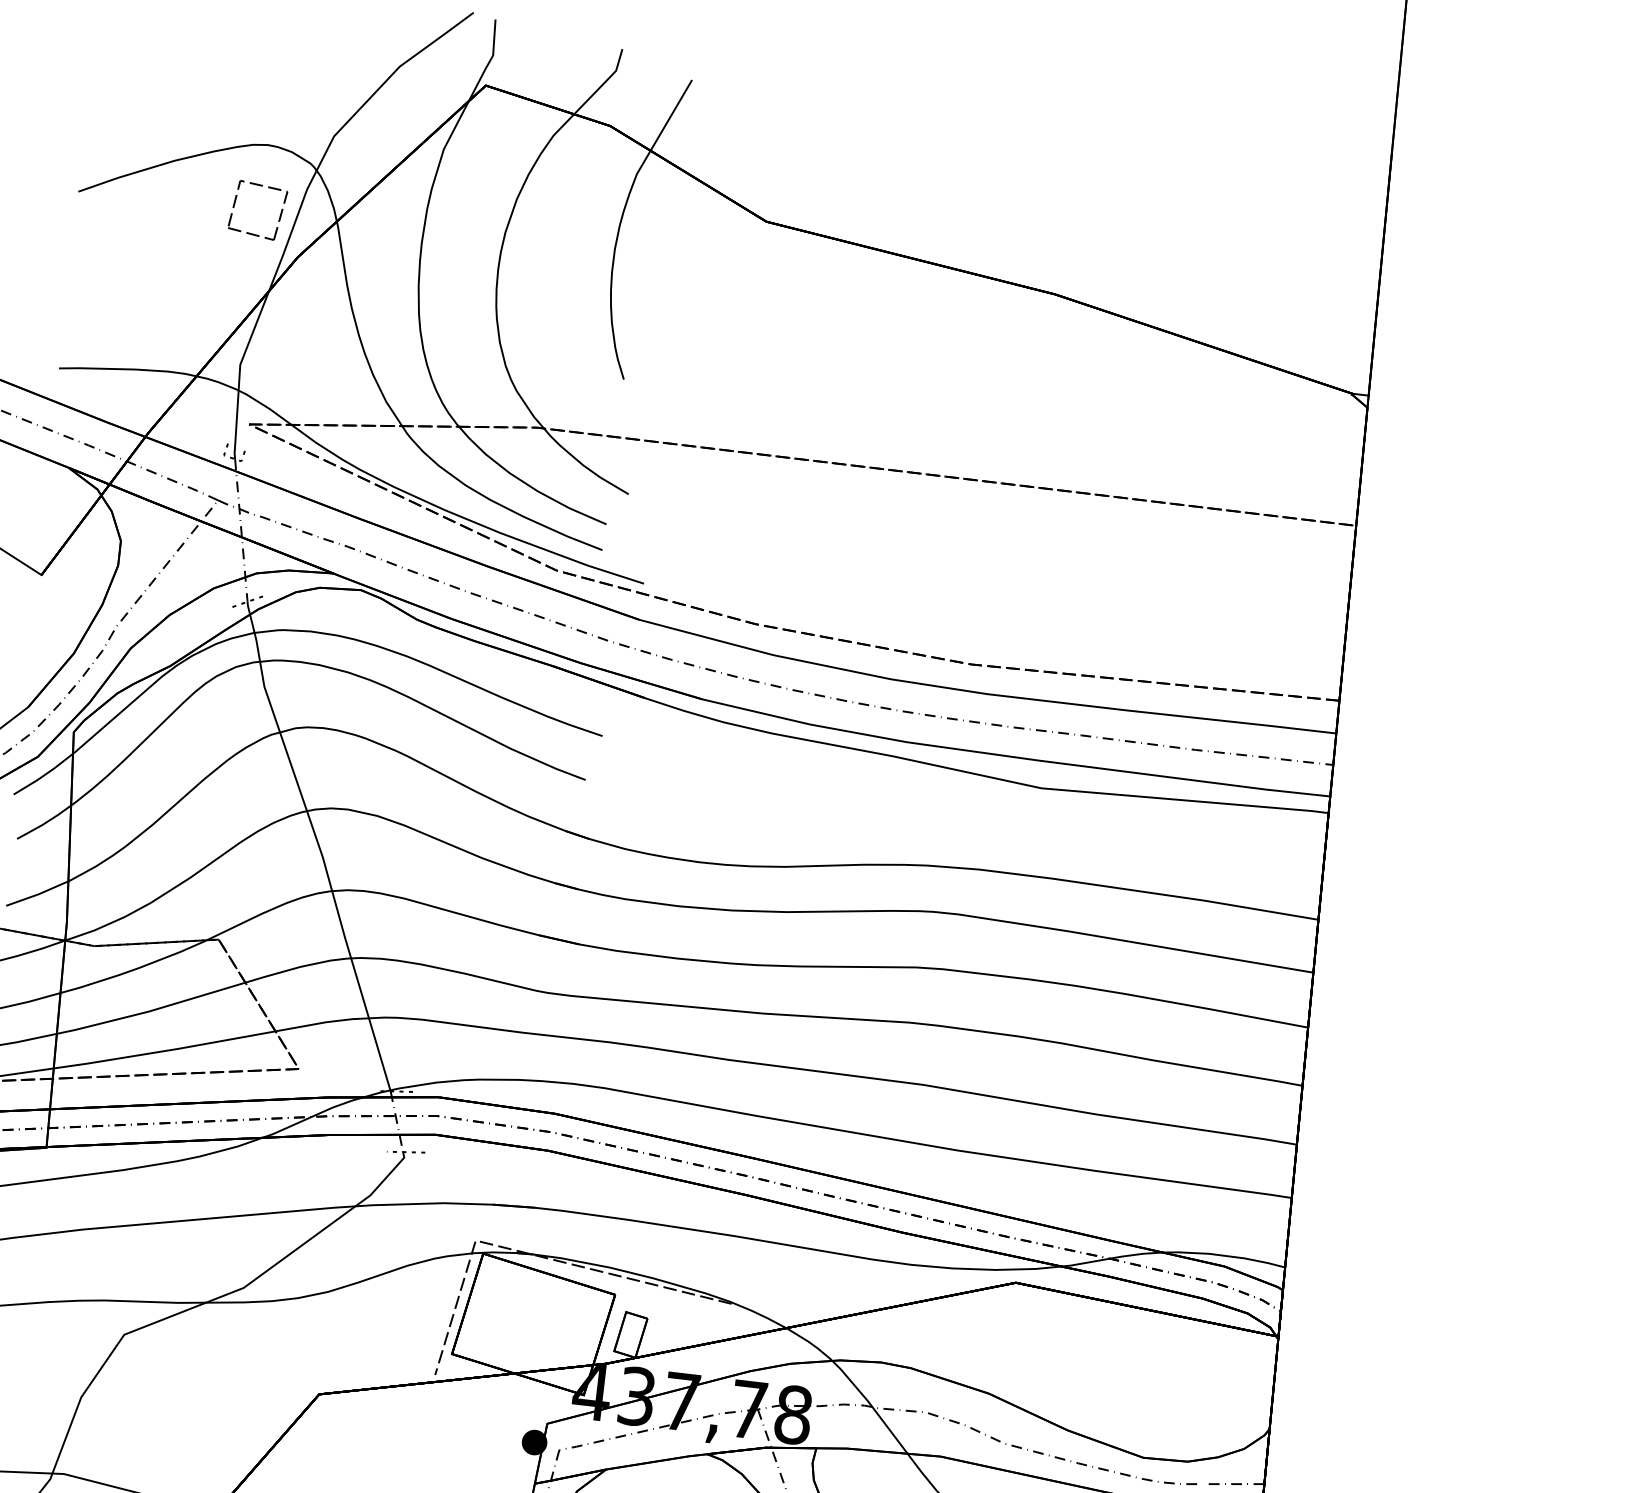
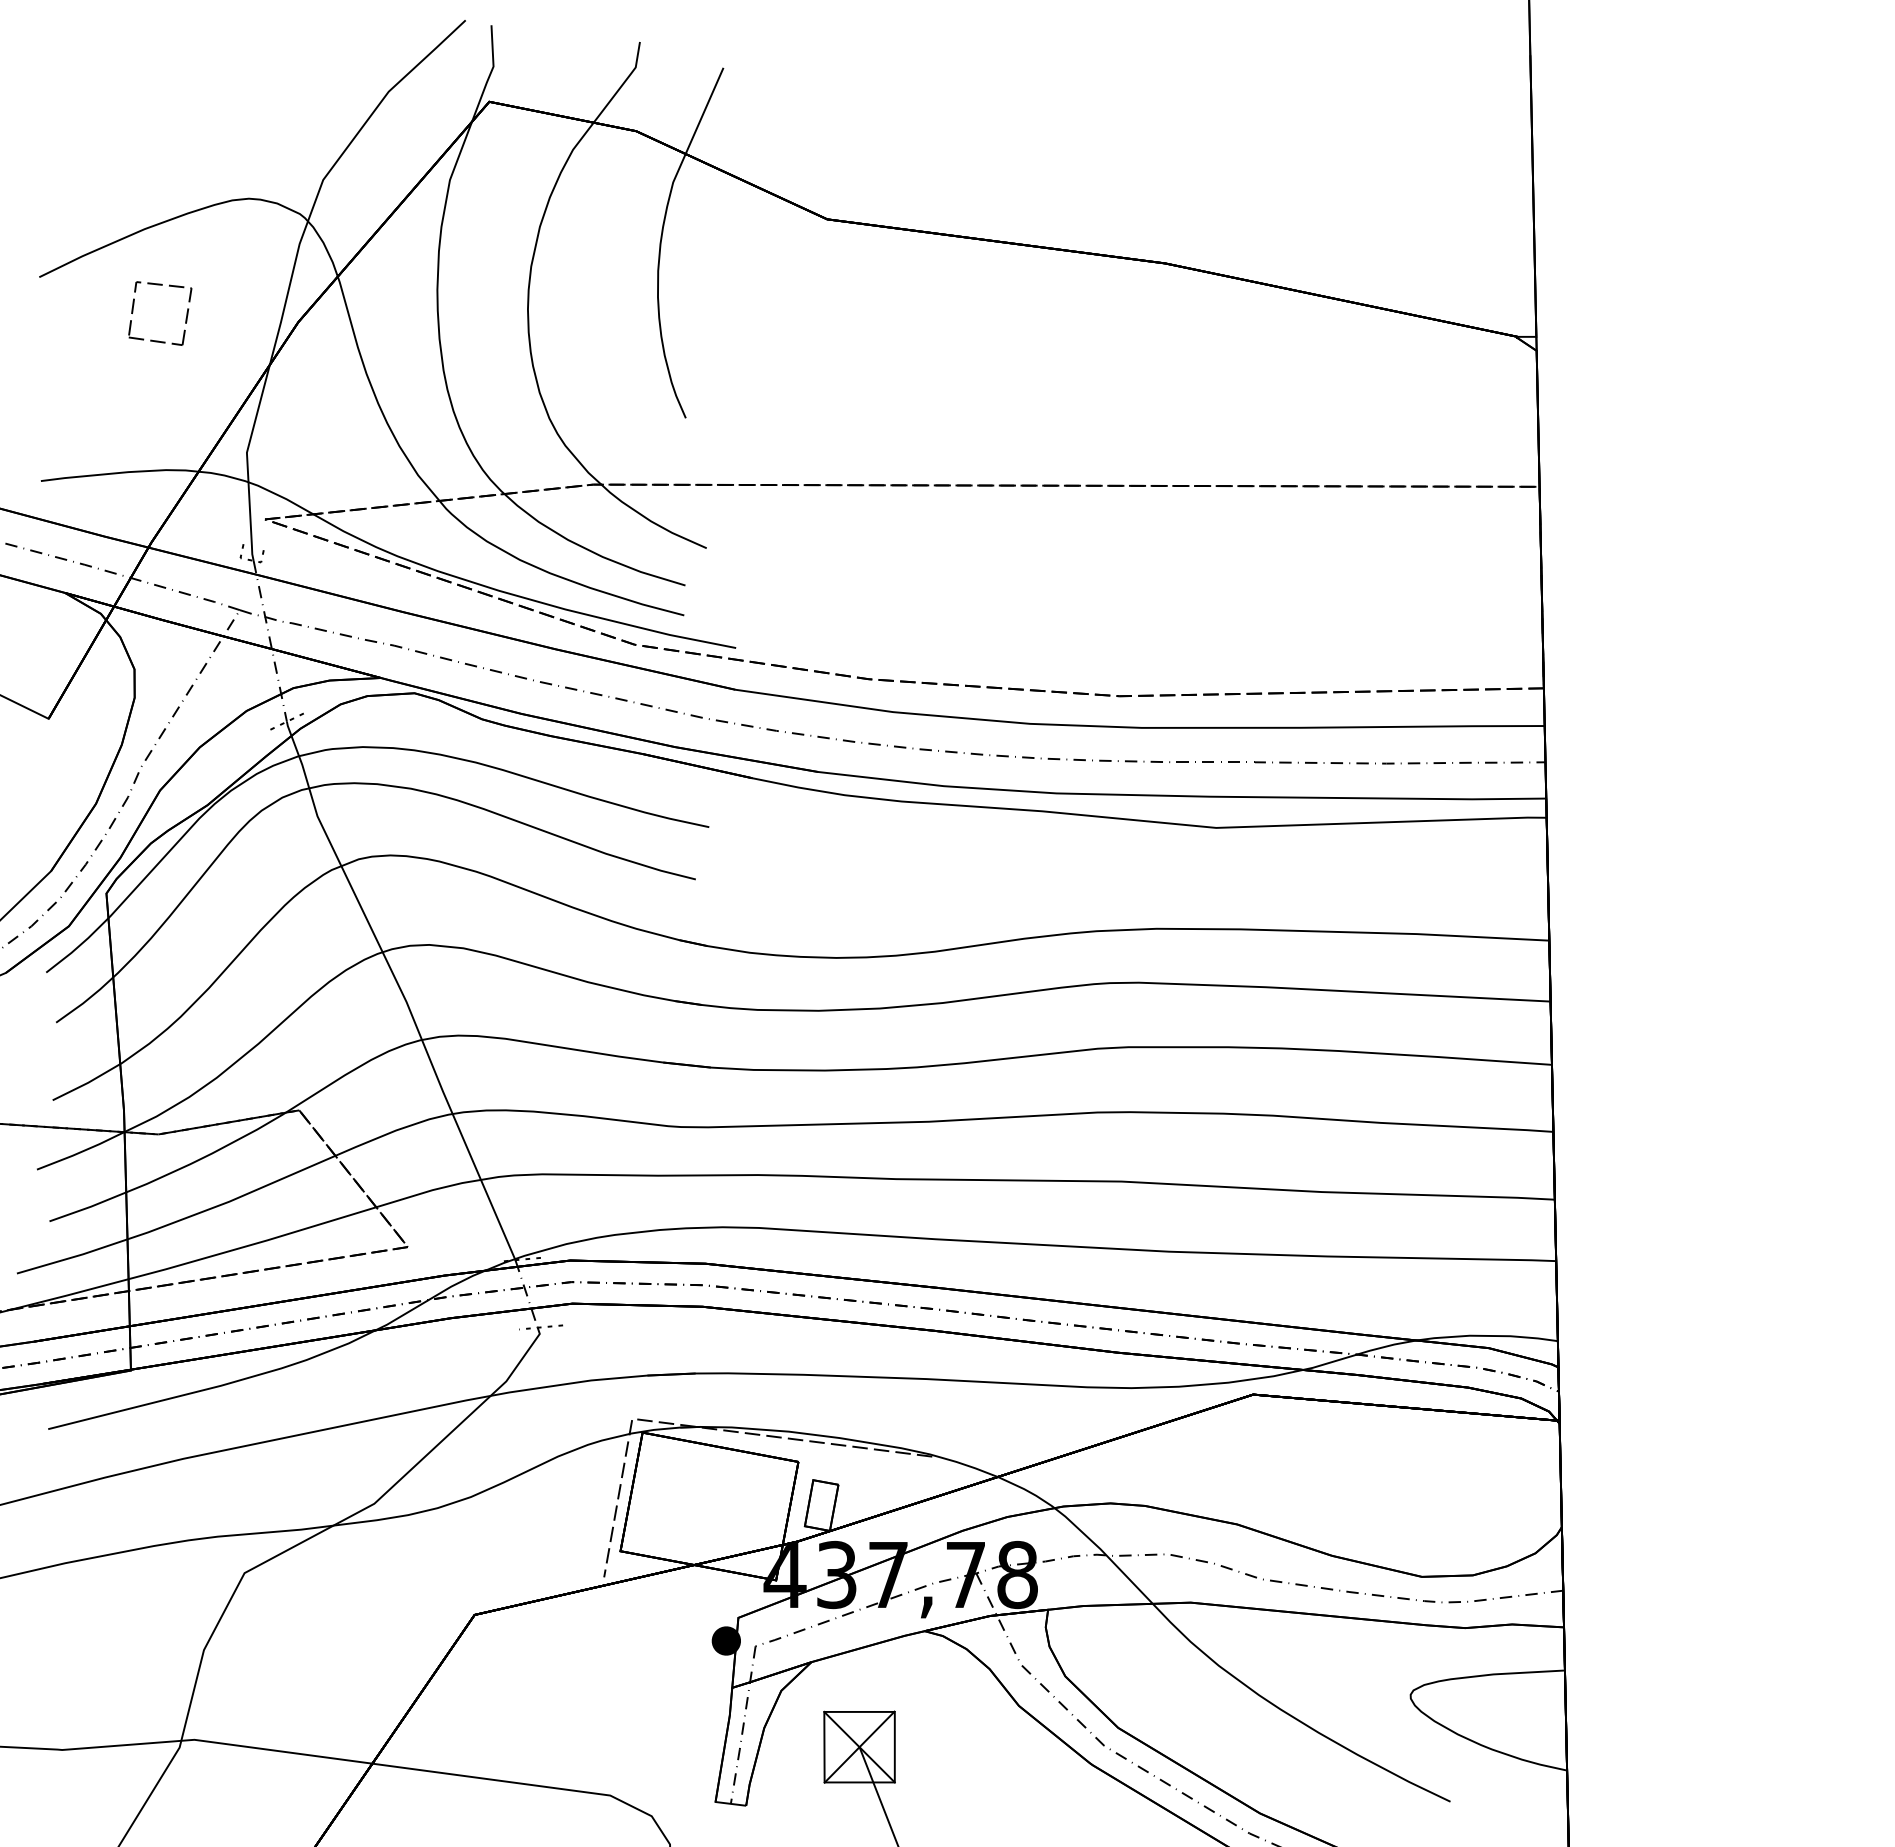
part: (279, 217) -> (185, 318), moved

